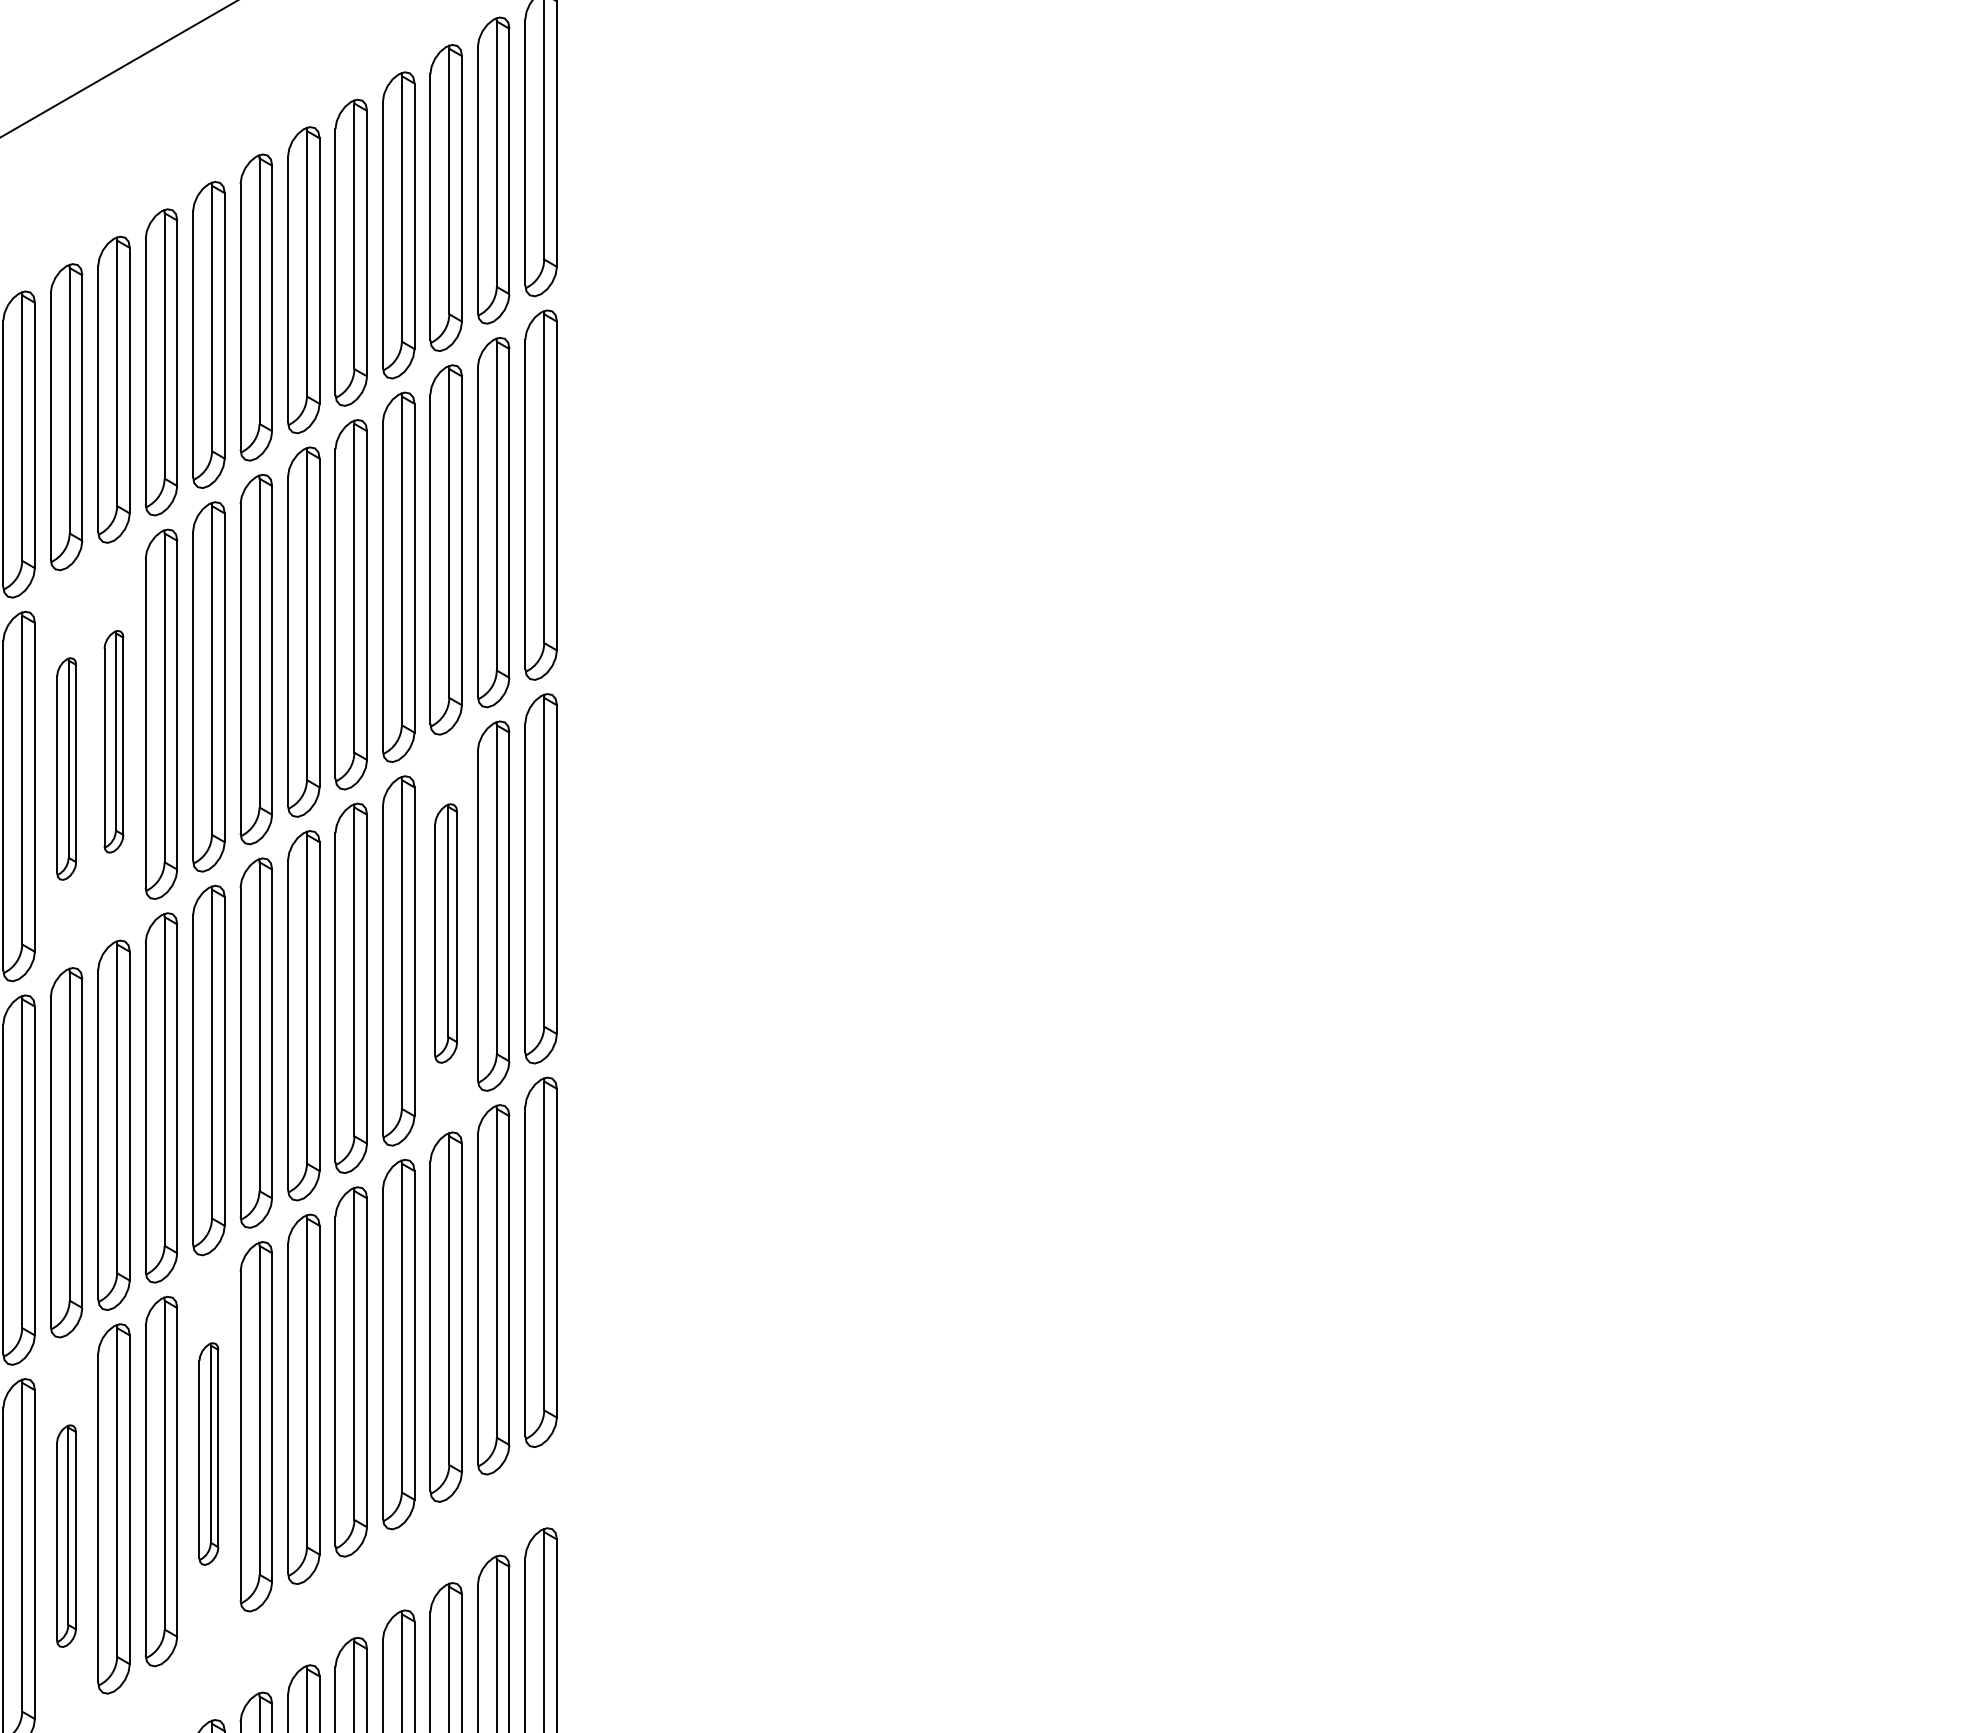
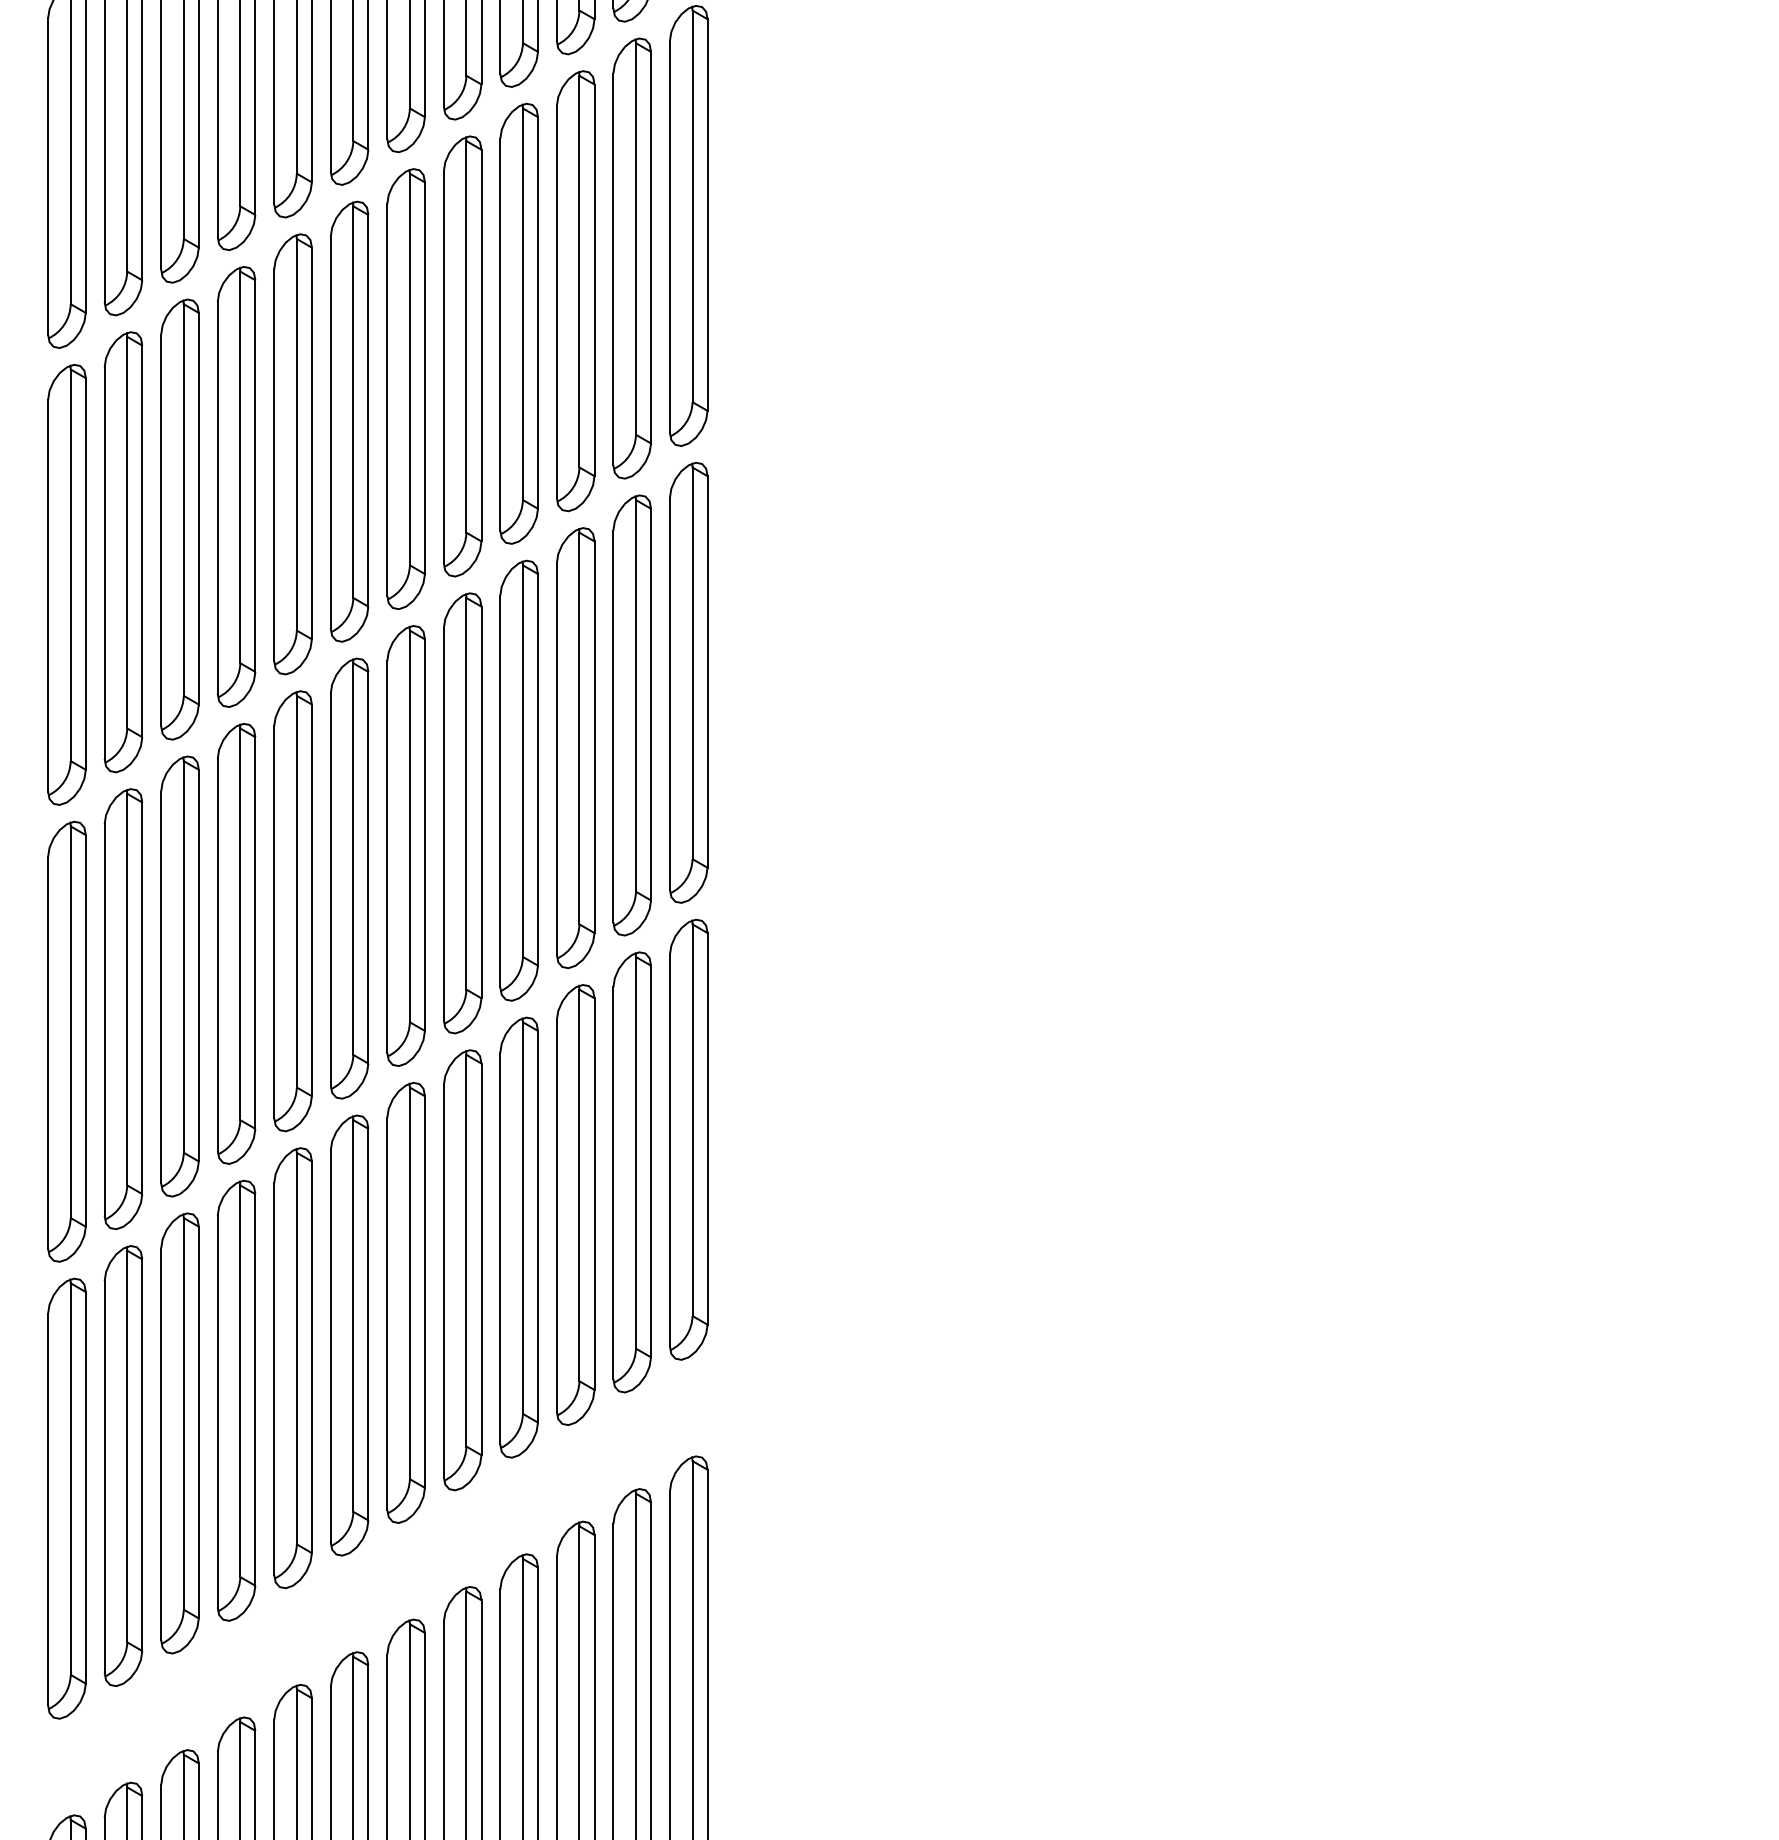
part: (113, 741) -> (179, 519), size x1.67
part: (66, 768) -> (123, 551), size x1.67
part: (445, 933) -> (574, 748), size x1.43
part: (208, 1453) -> (292, 1367), size x1.67
part: (66, 1535) -> (123, 1465), size x1.67

